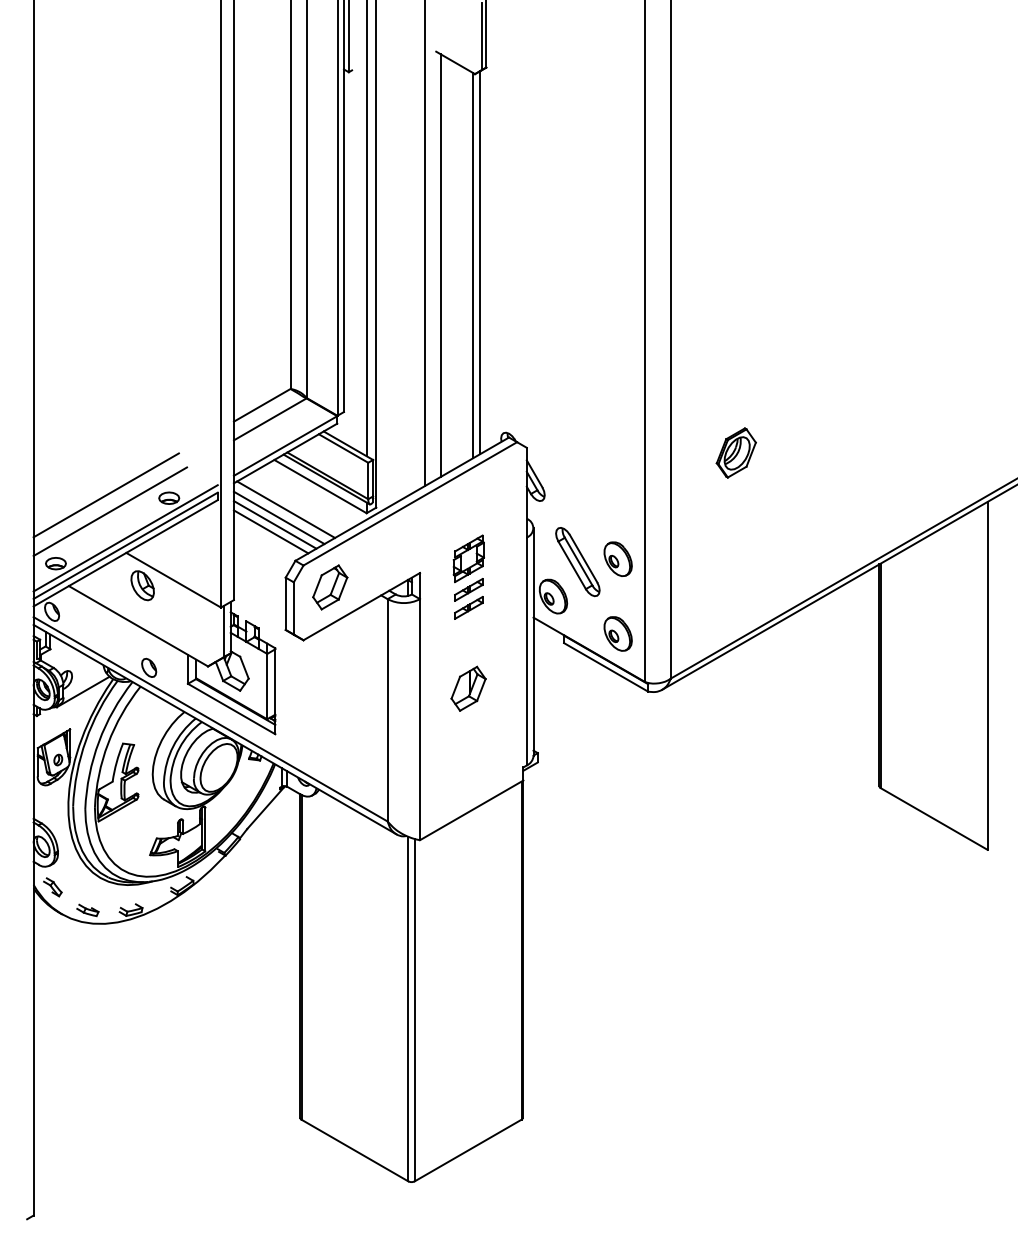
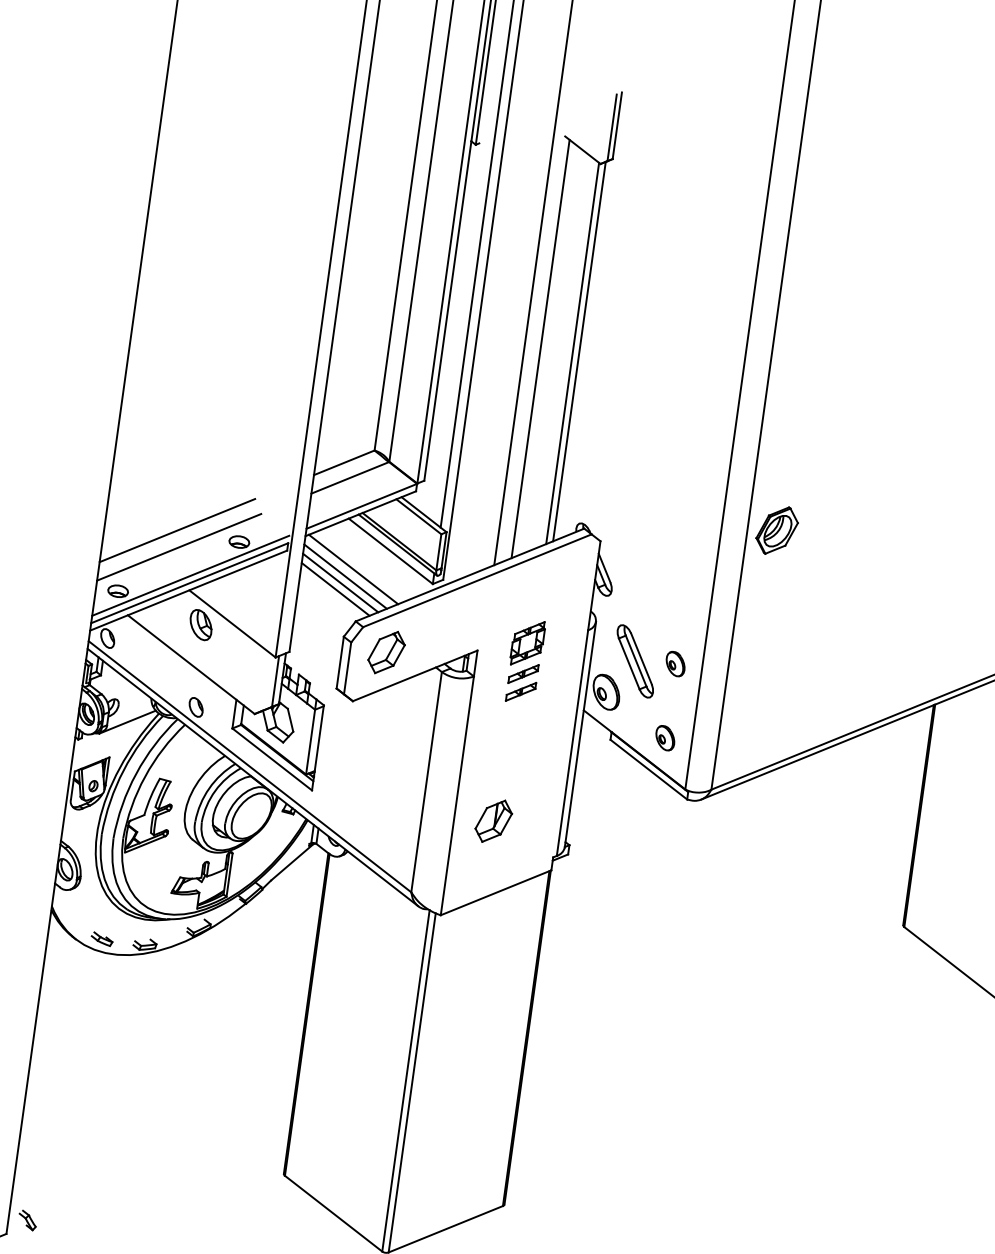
part: (735, 452) -> (776, 530), moved
part: (617, 558) -> (675, 663), size x0.7
part: (617, 633) -> (664, 737), size x0.7
part: (468, 688) -> (493, 820), moved
part: (52, 887) -> (27, 1220), moved

